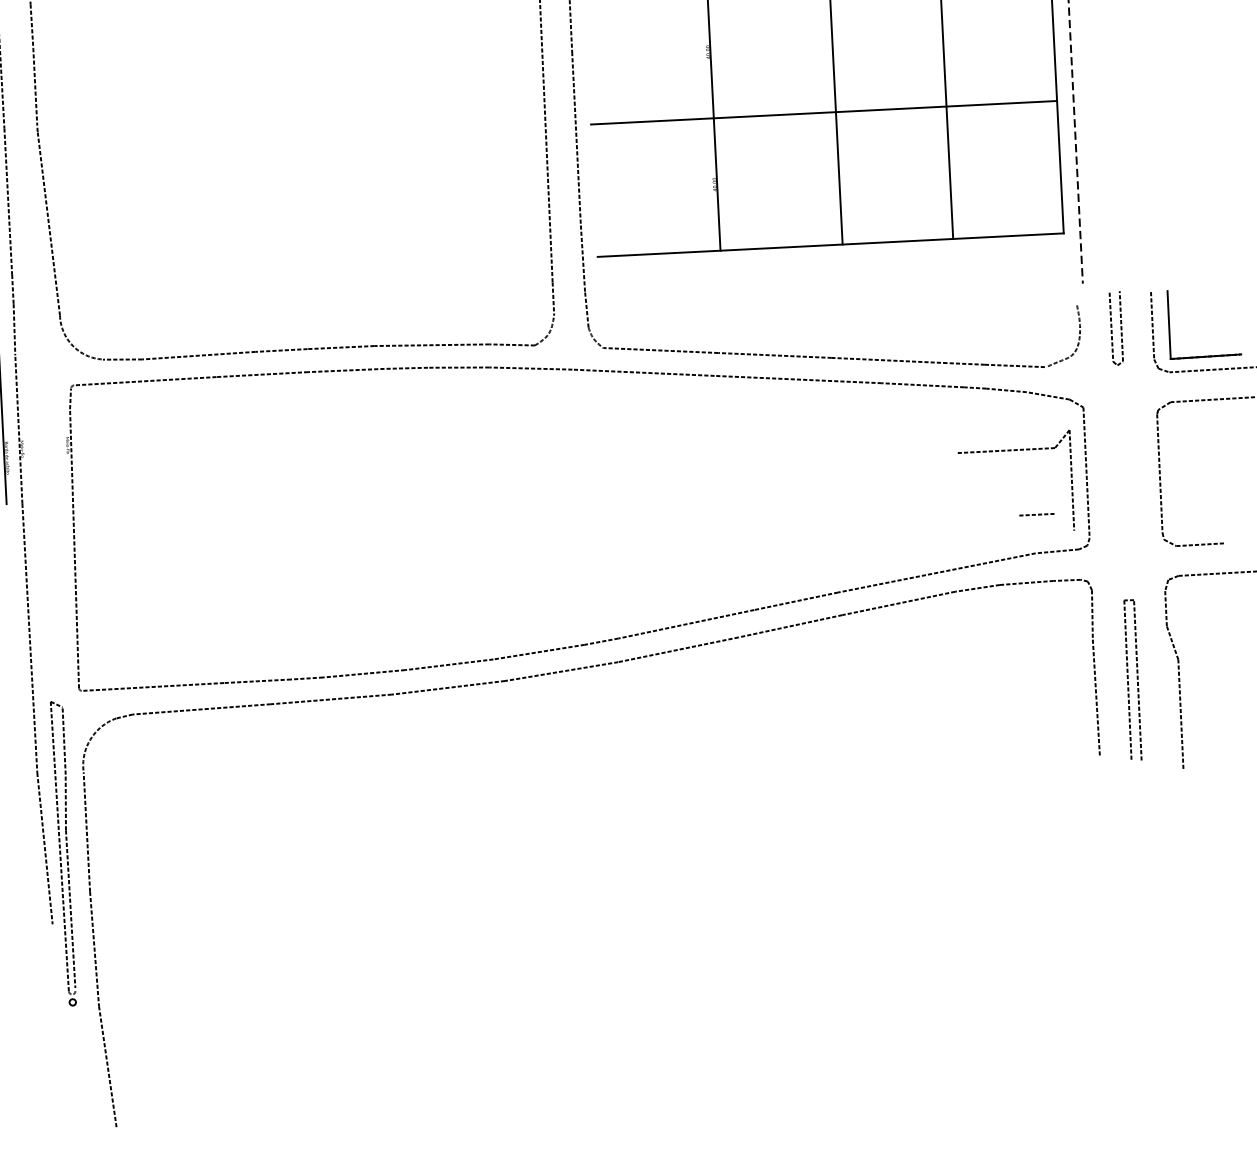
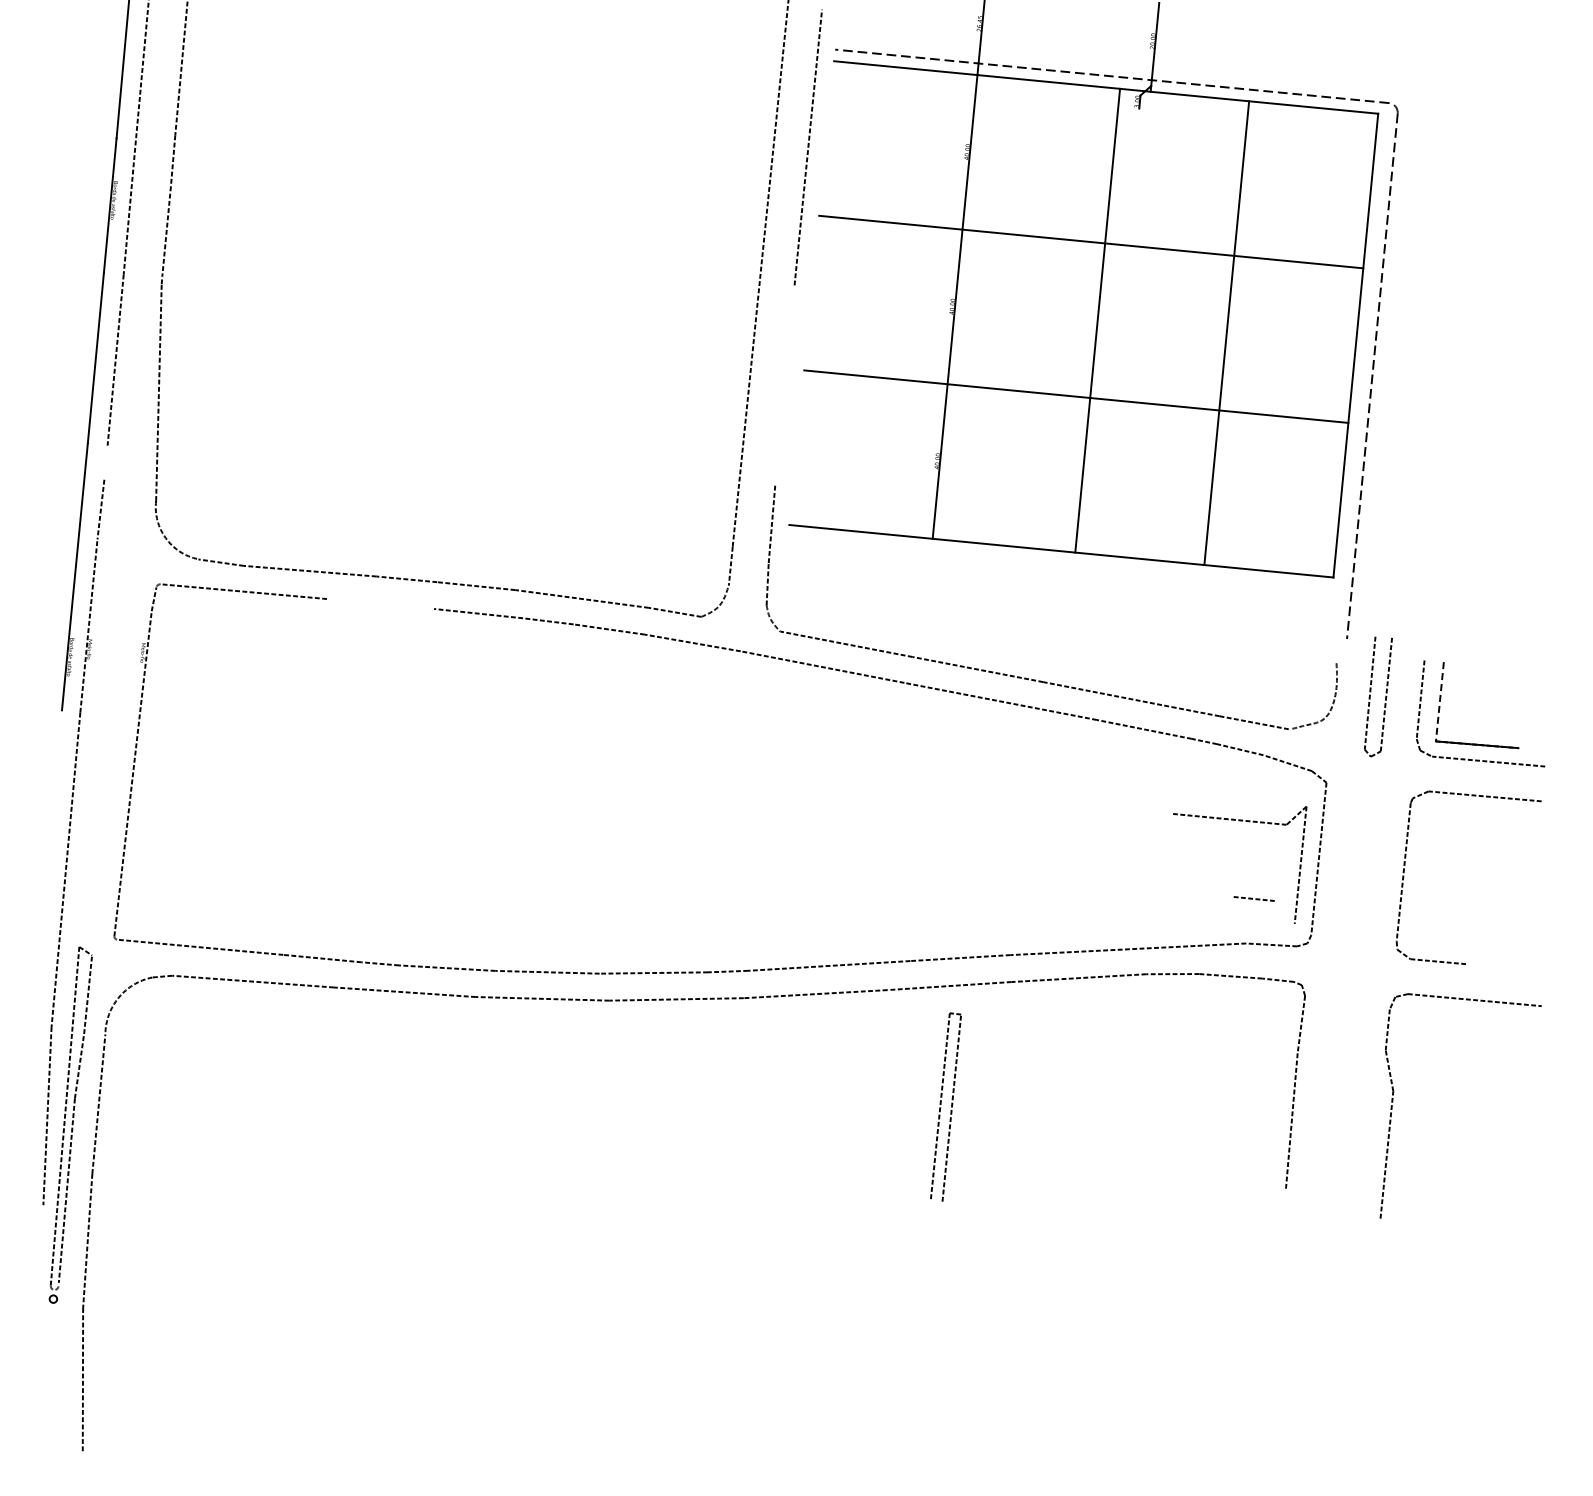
line: (576, 138) -> (784, 384), removed
line: (12, 289) -> (105, 462), removed
line: (1168, 324) -> (1439, 701), solid -> dashed
part: (1116, 329) -> (1378, 697), size x1.4
line: (262, 374) -> (380, 603), removed
part: (1132, 679) -> (945, 1106), moved

